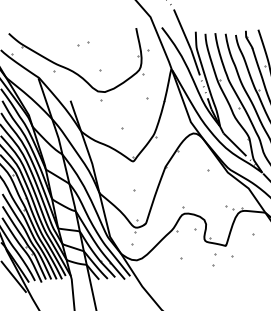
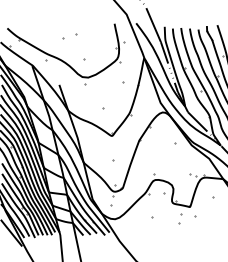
part: (83, 43) -> (70, 36), size x1.6

